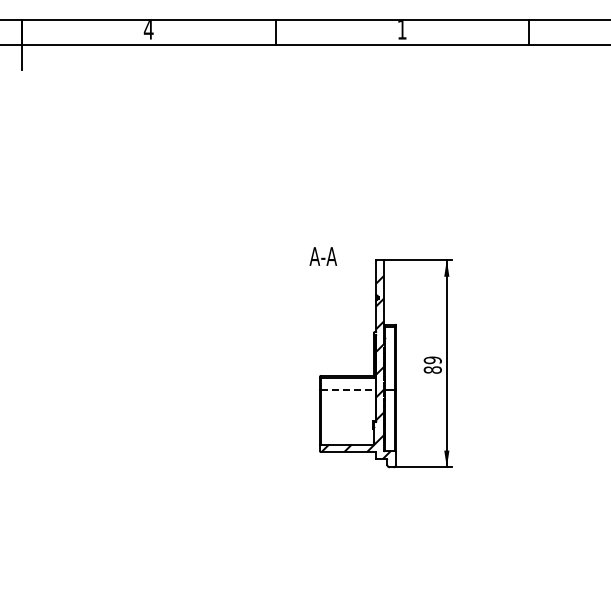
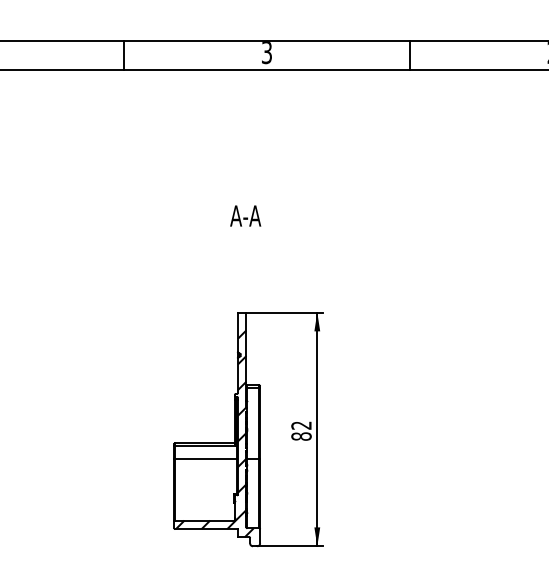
text: (401, 30) -> (266, 53), 1 -> 3
text: (322, 256) -> (244, 216), moved
text: (432, 360) -> (301, 425), 89 -> 82
line: (348, 389) -> (206, 458), dashed -> solid

